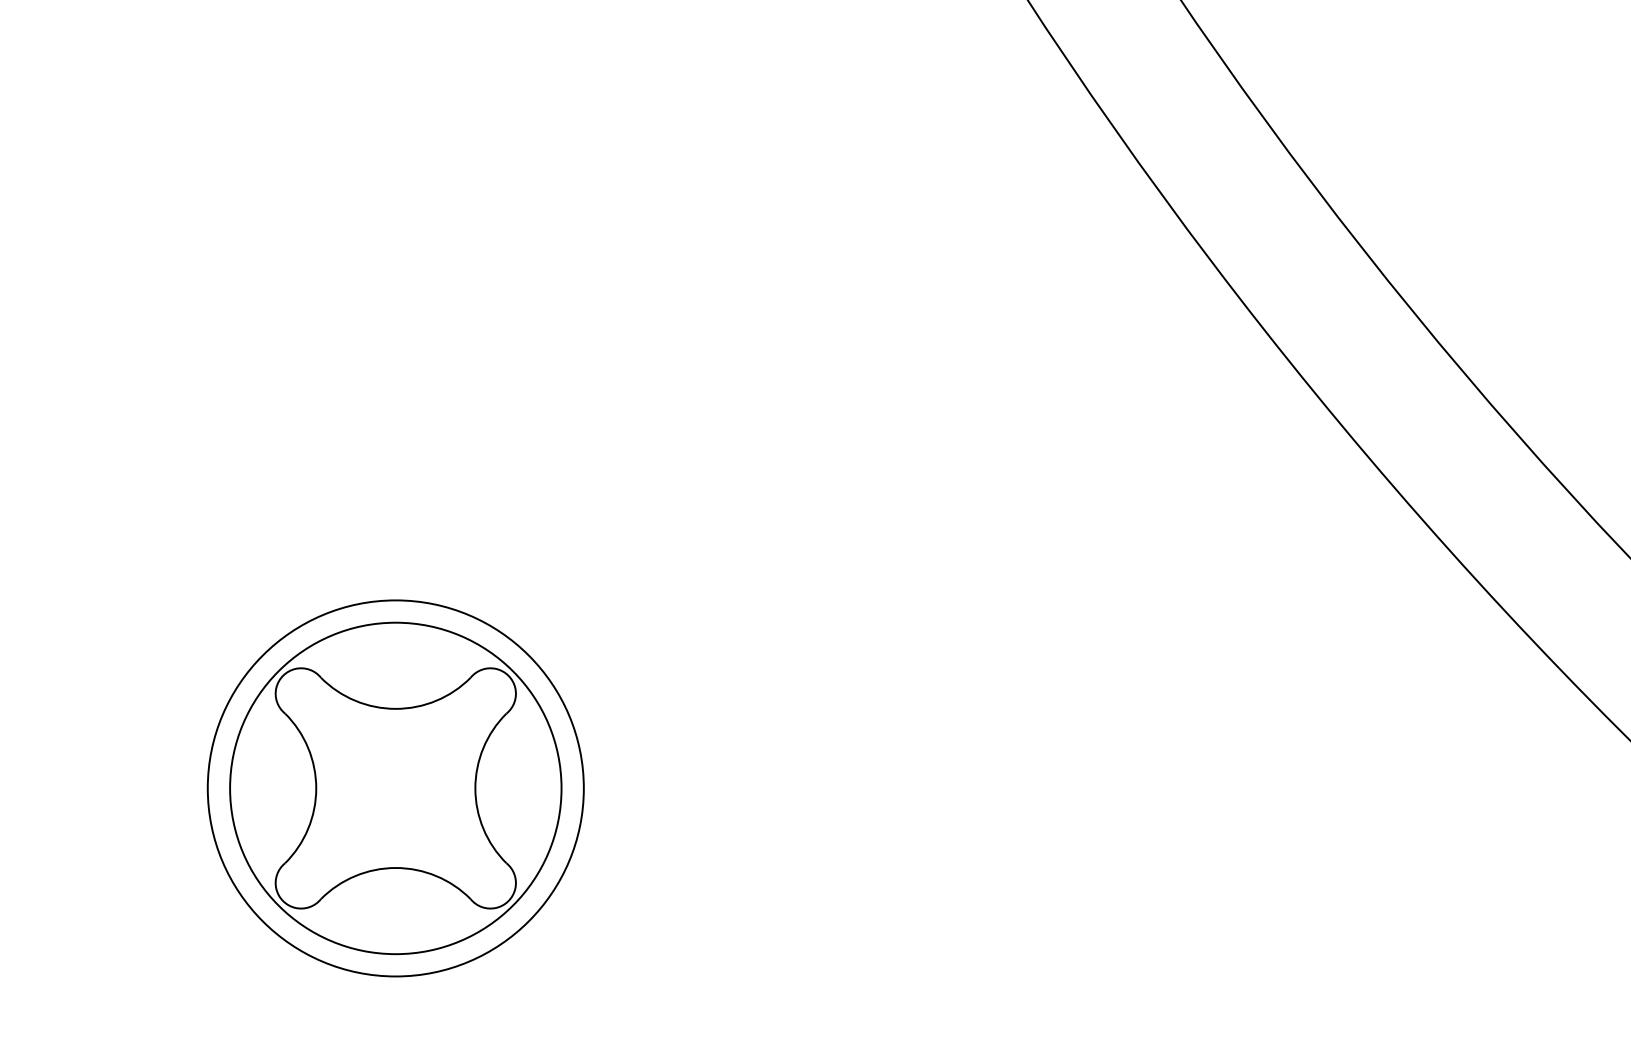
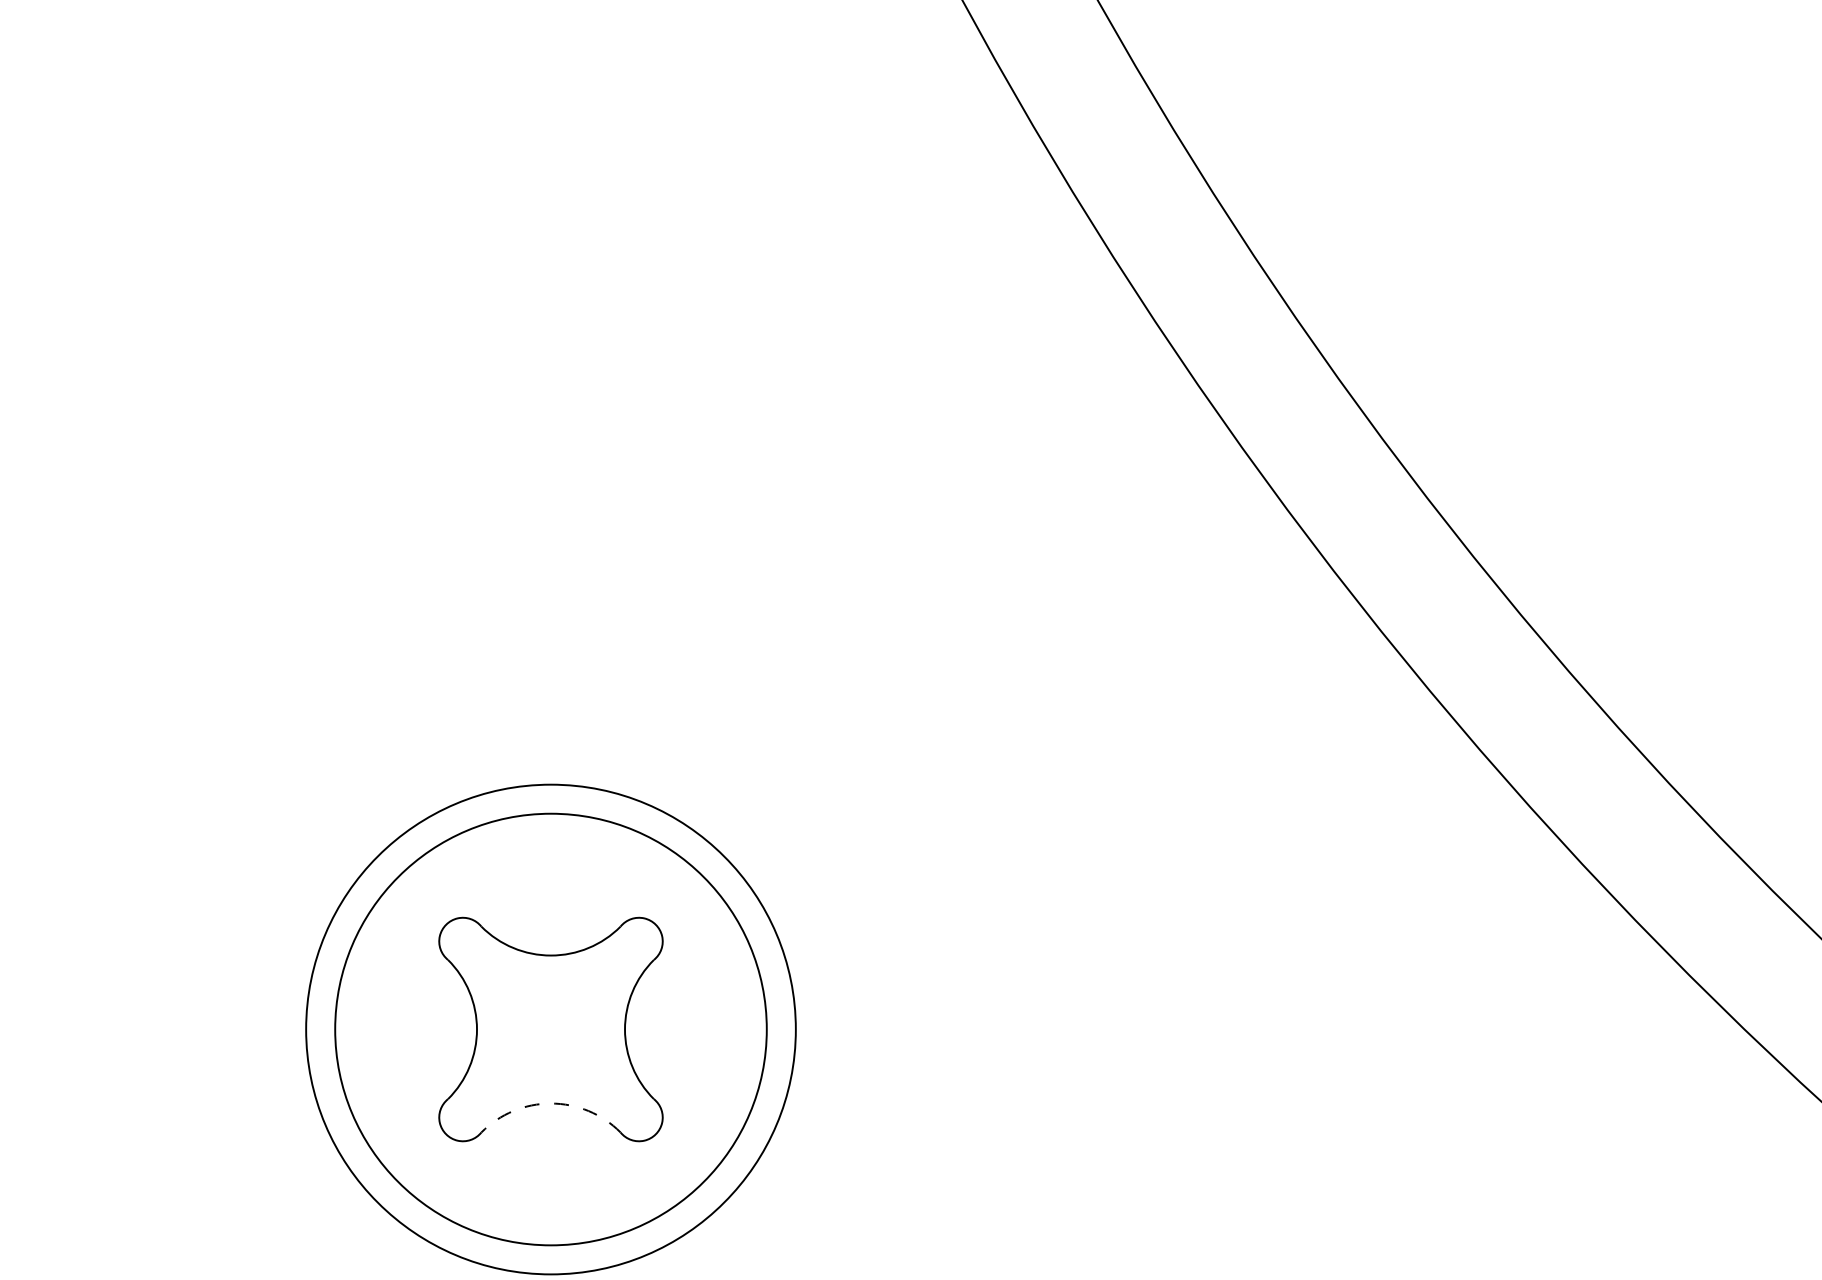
circle: (395, 788) -> (550, 1029), size x1.4
circle: (395, 788) -> (550, 1029), size x1.4
arc: (396, 867) -> (551, 1103), solid -> dashed

